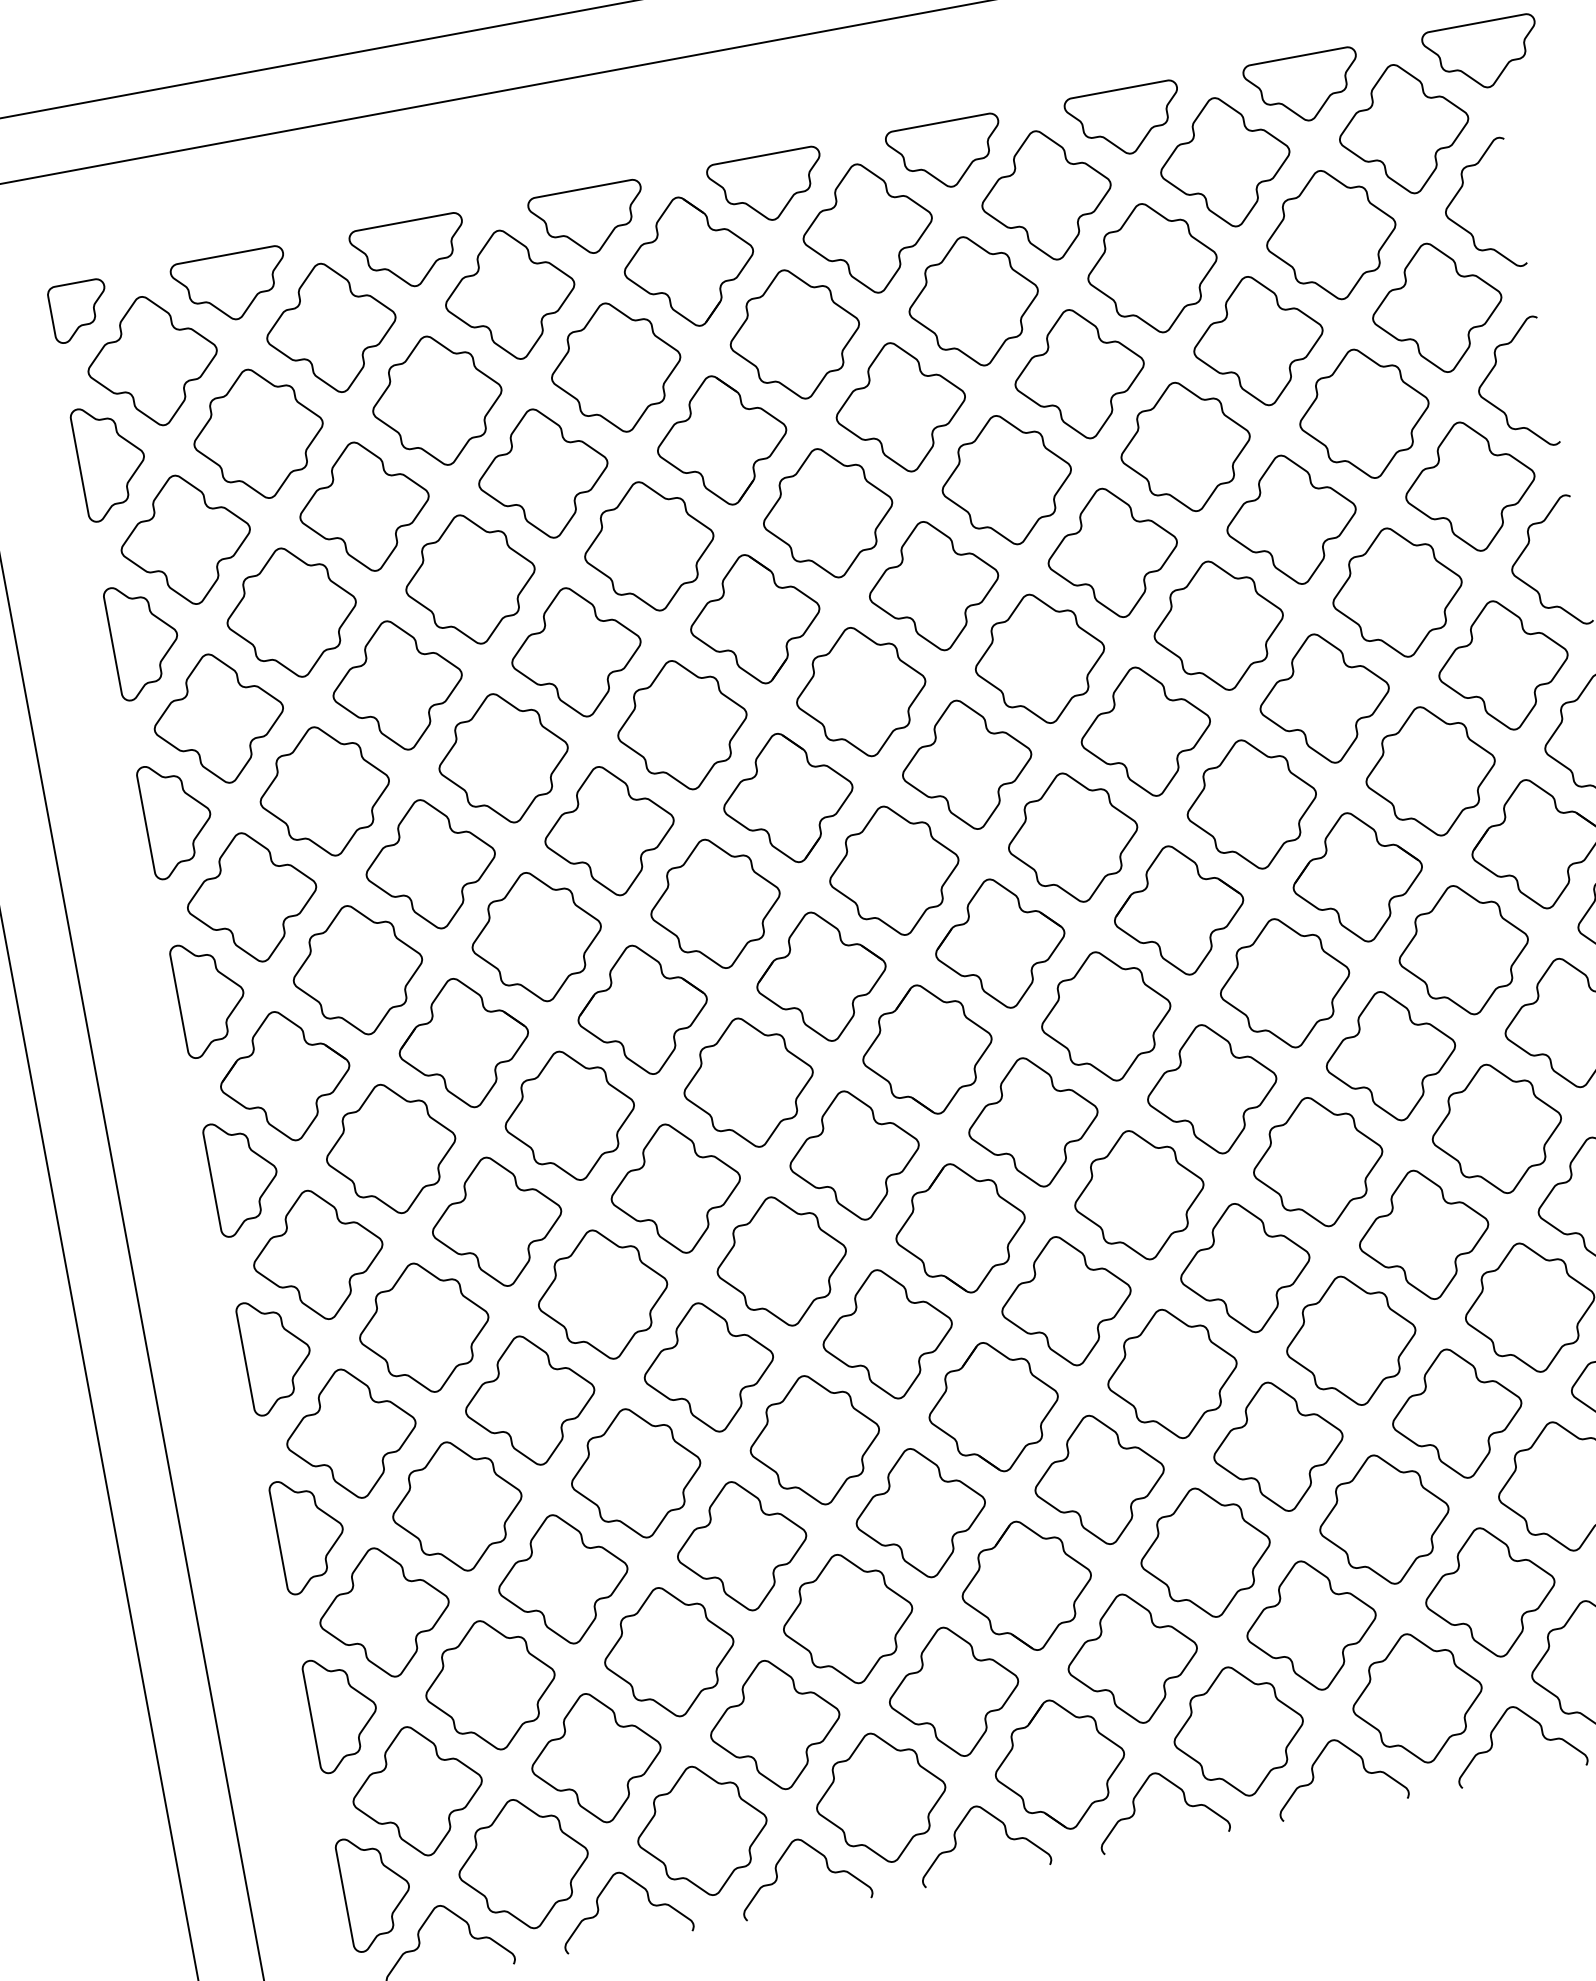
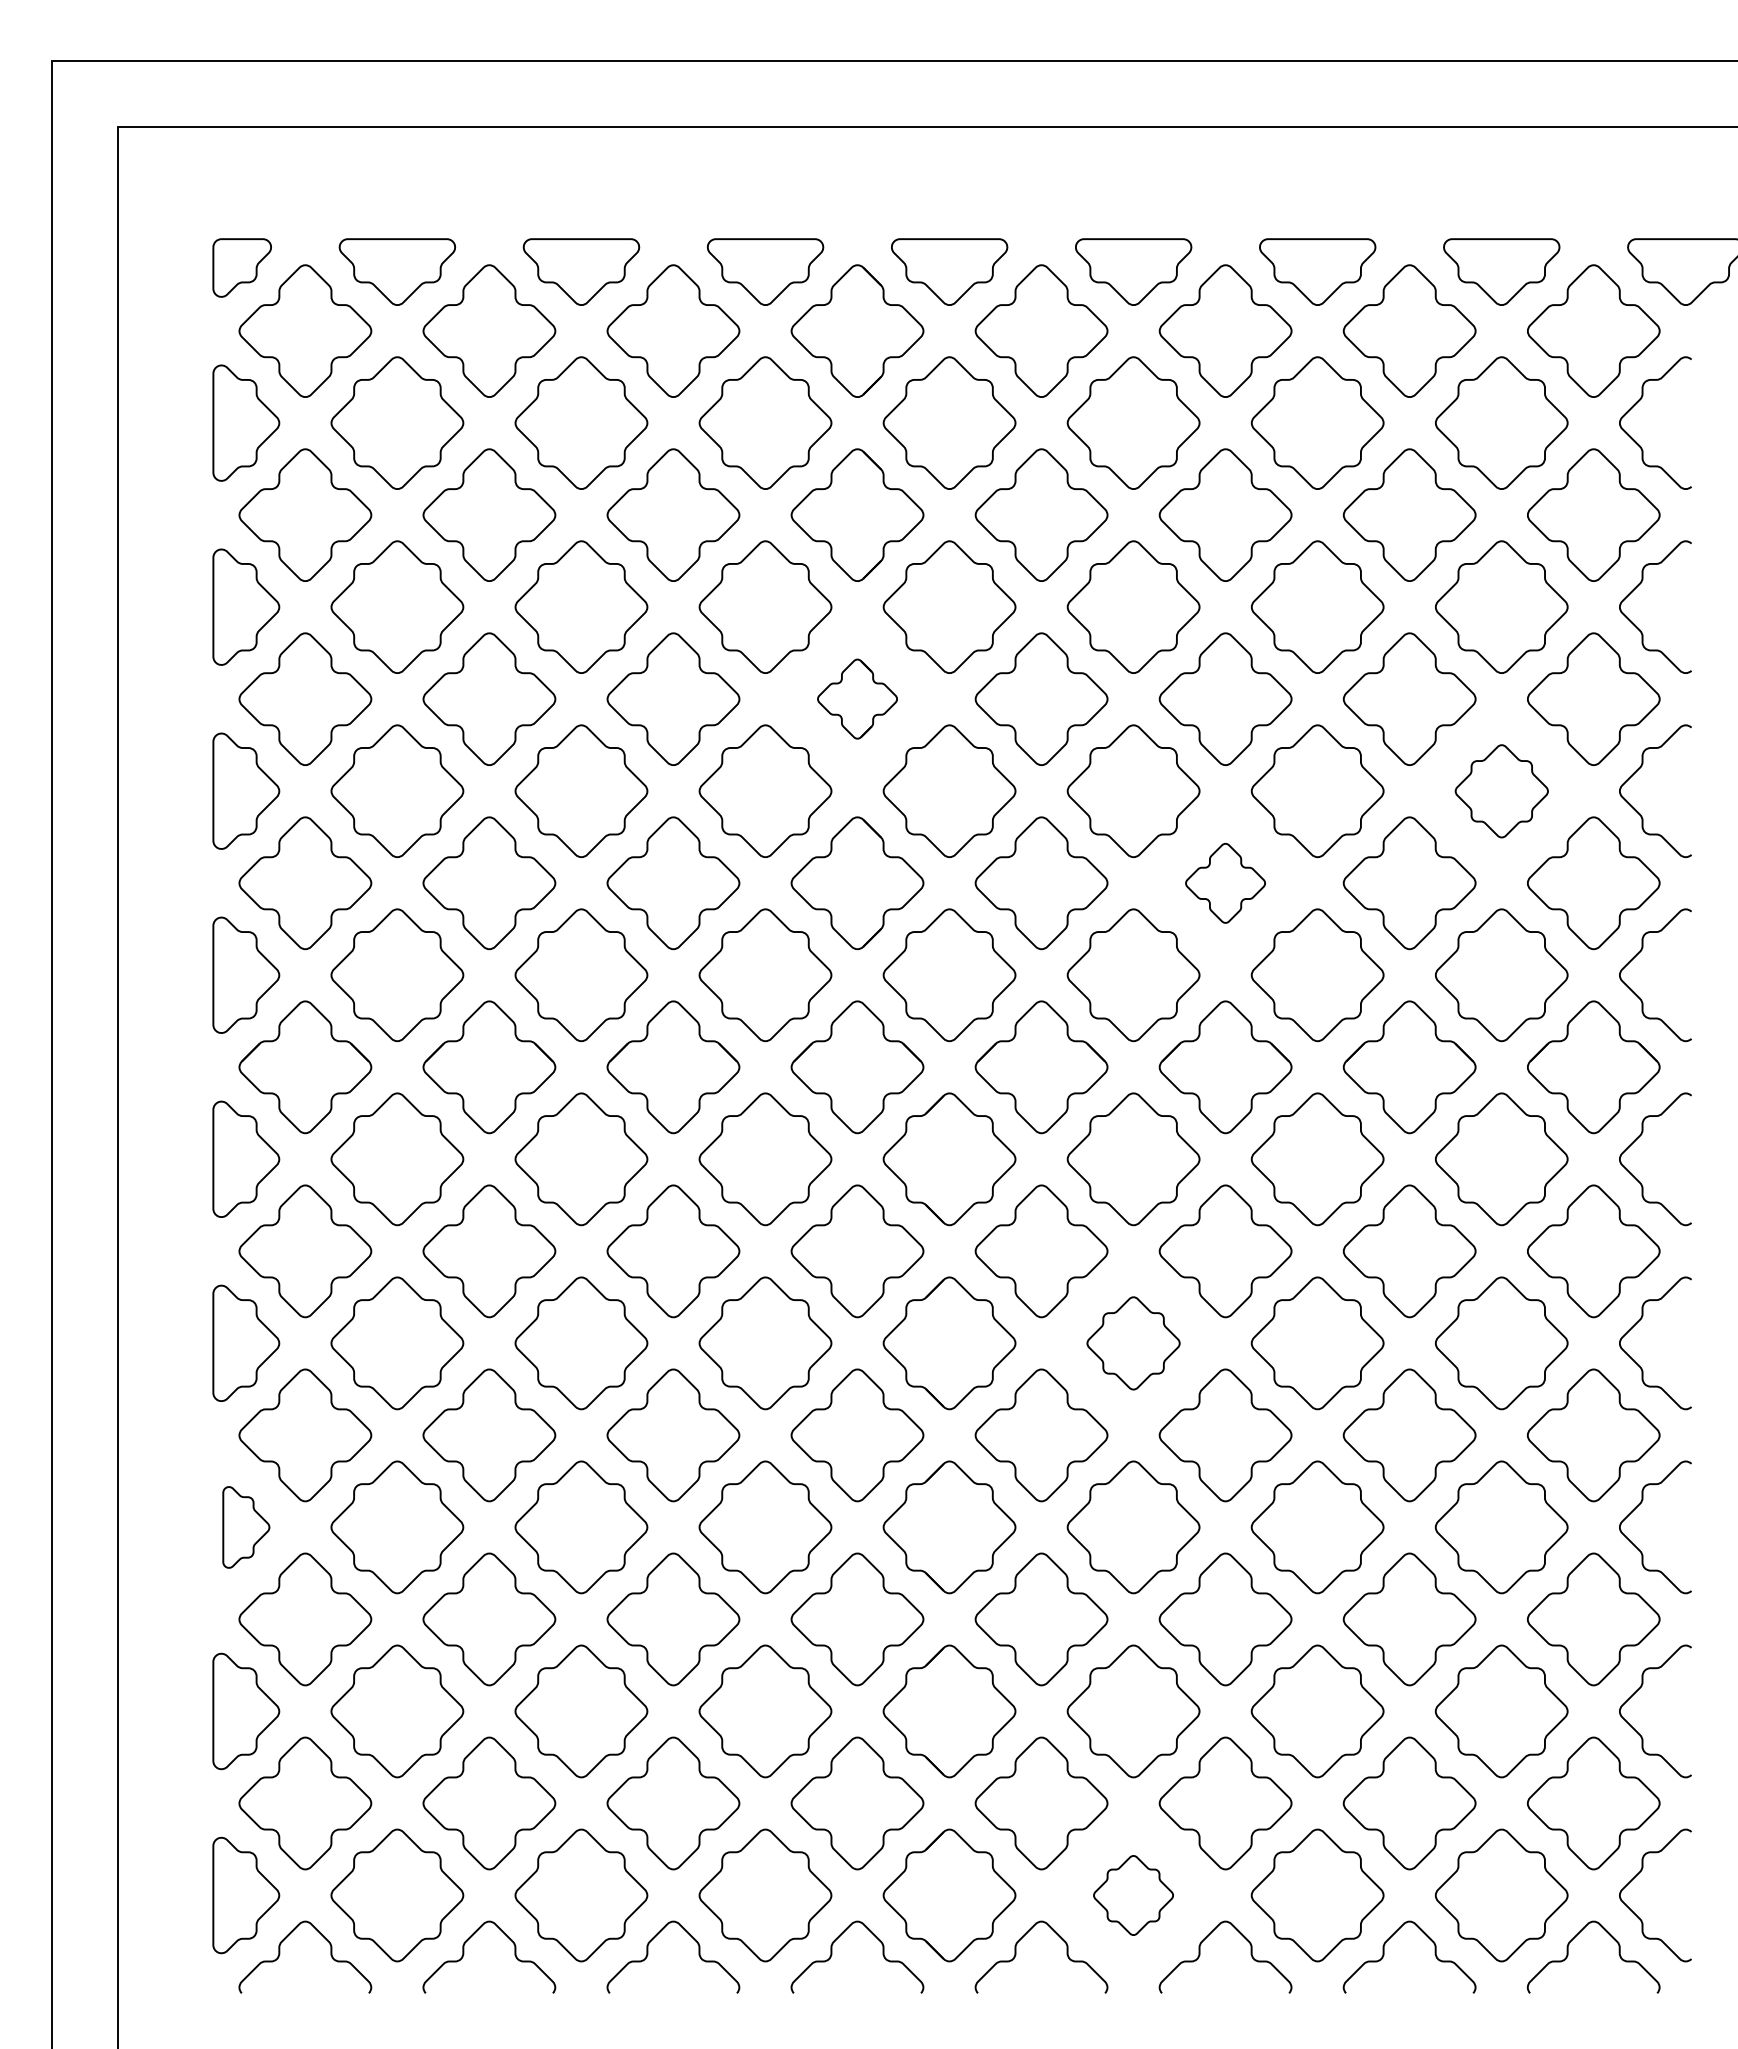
part: (1397, 592) -> (1501, 791), size x0.7
part: (755, 618) -> (857, 698), size x0.6
part: (1145, 731) -> (1225, 883), size x0.6
part: (1139, 1195) -> (1133, 1343), size x0.7
part: (310, 1533) -> (246, 1527), size x0.7
part: (1238, 1731) -> (1133, 1895), size x0.6

